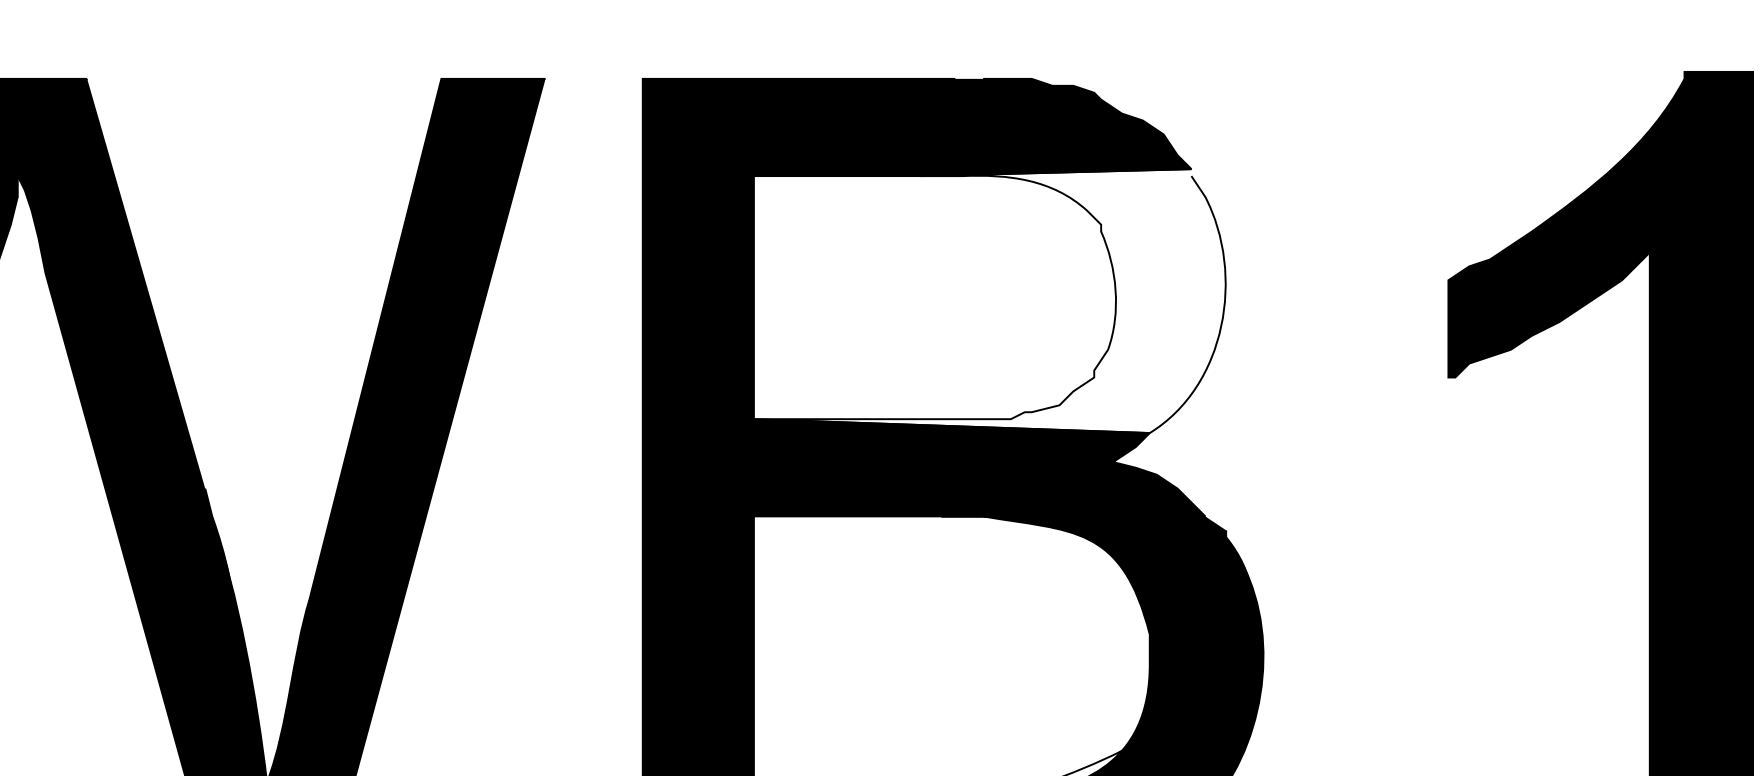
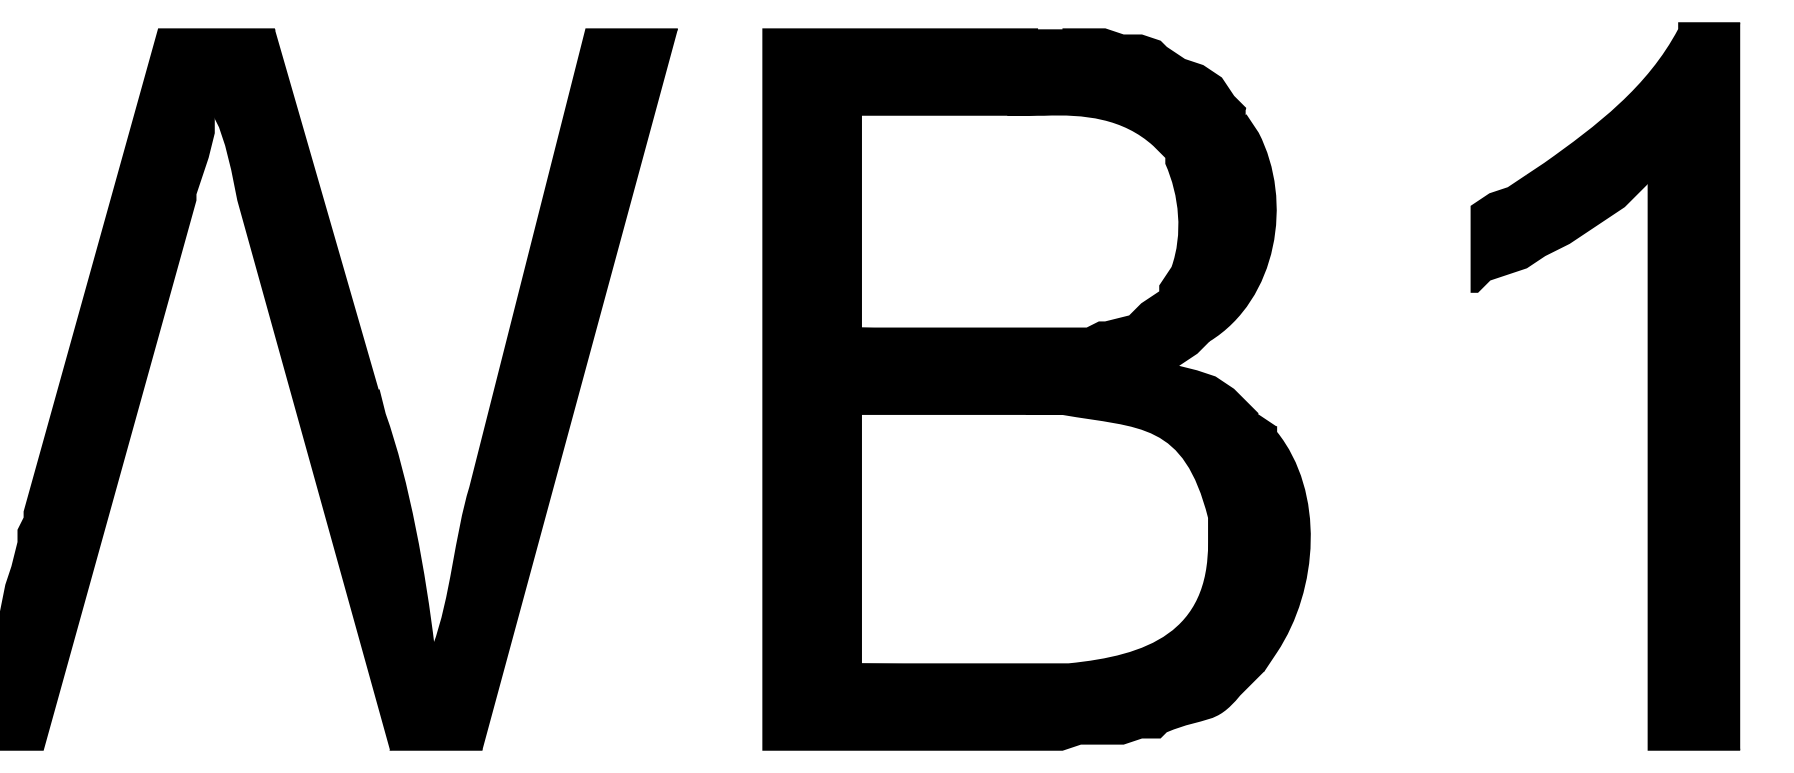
fill: (989, 300) -> (1068, 224), added

